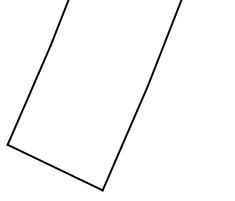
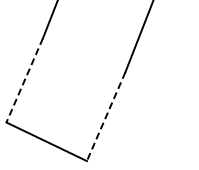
line: (28, 95) -> (24, 80), solid -> dashed
line: (124, 138) -> (105, 117), solid -> dashed

